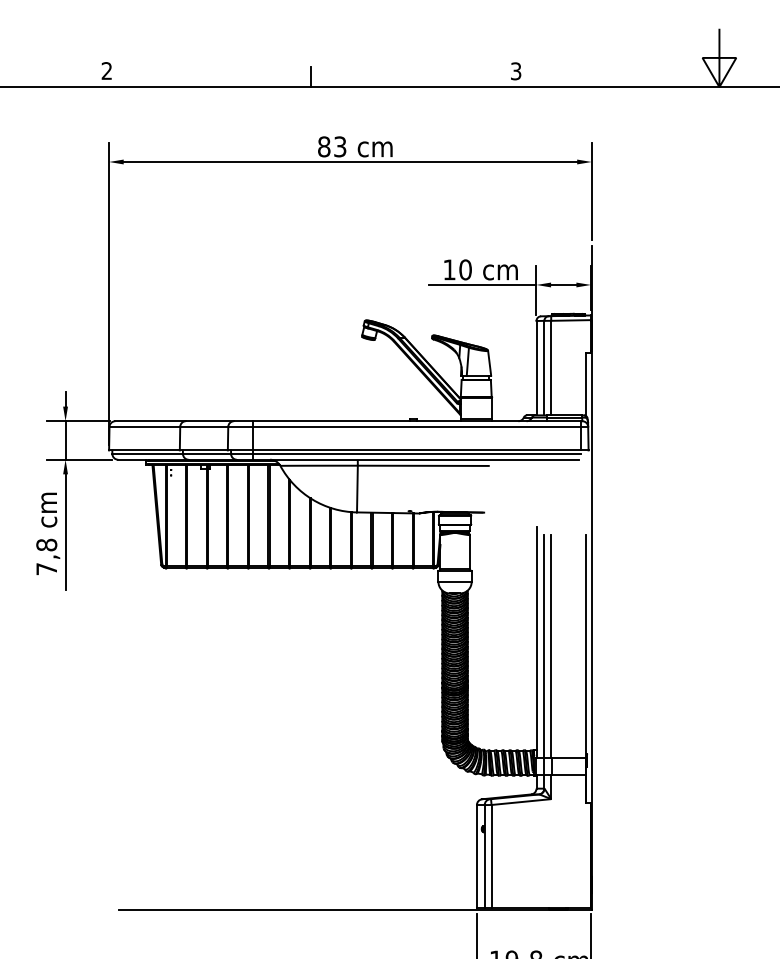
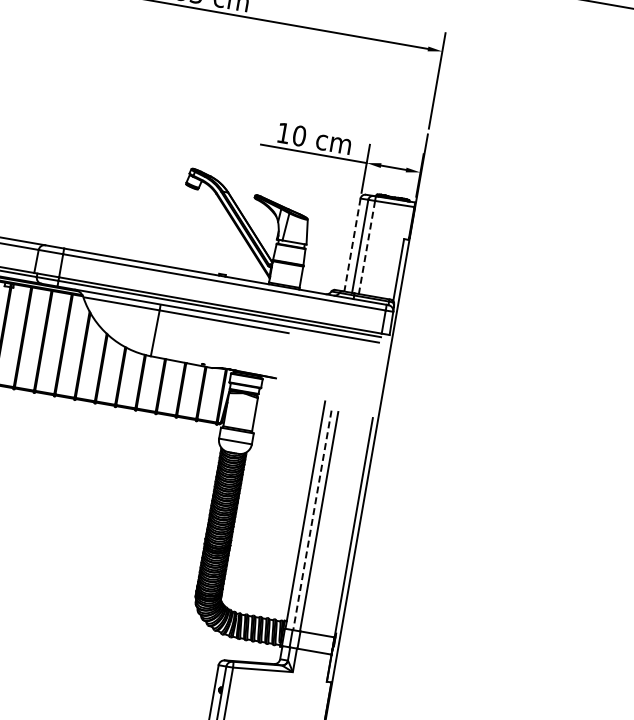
line: (536, 368) -> (352, 245), solid -> dashed
line: (551, 368) -> (367, 247), solid -> dashed
line: (544, 646) -> (312, 520), solid -> dashed

